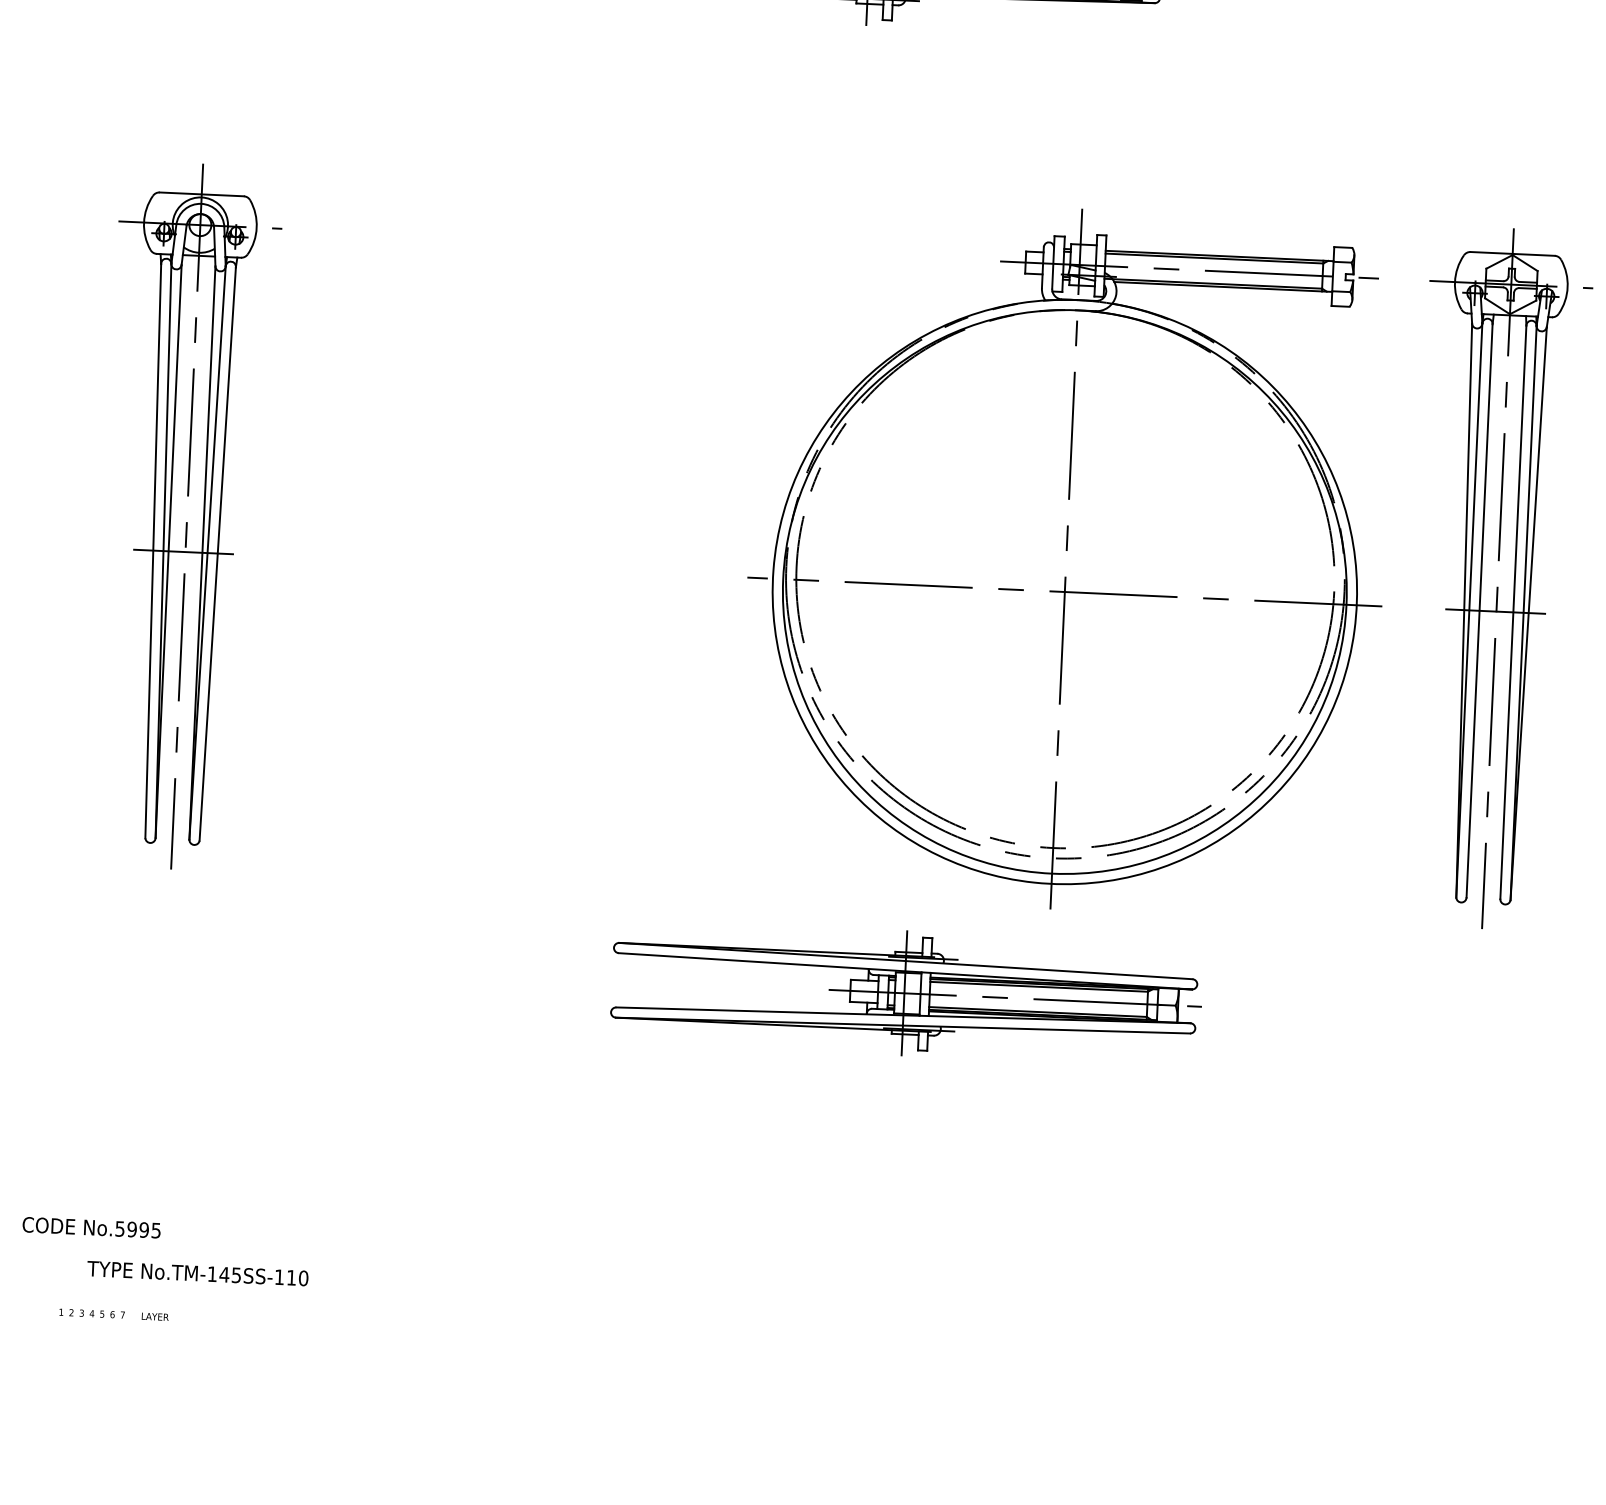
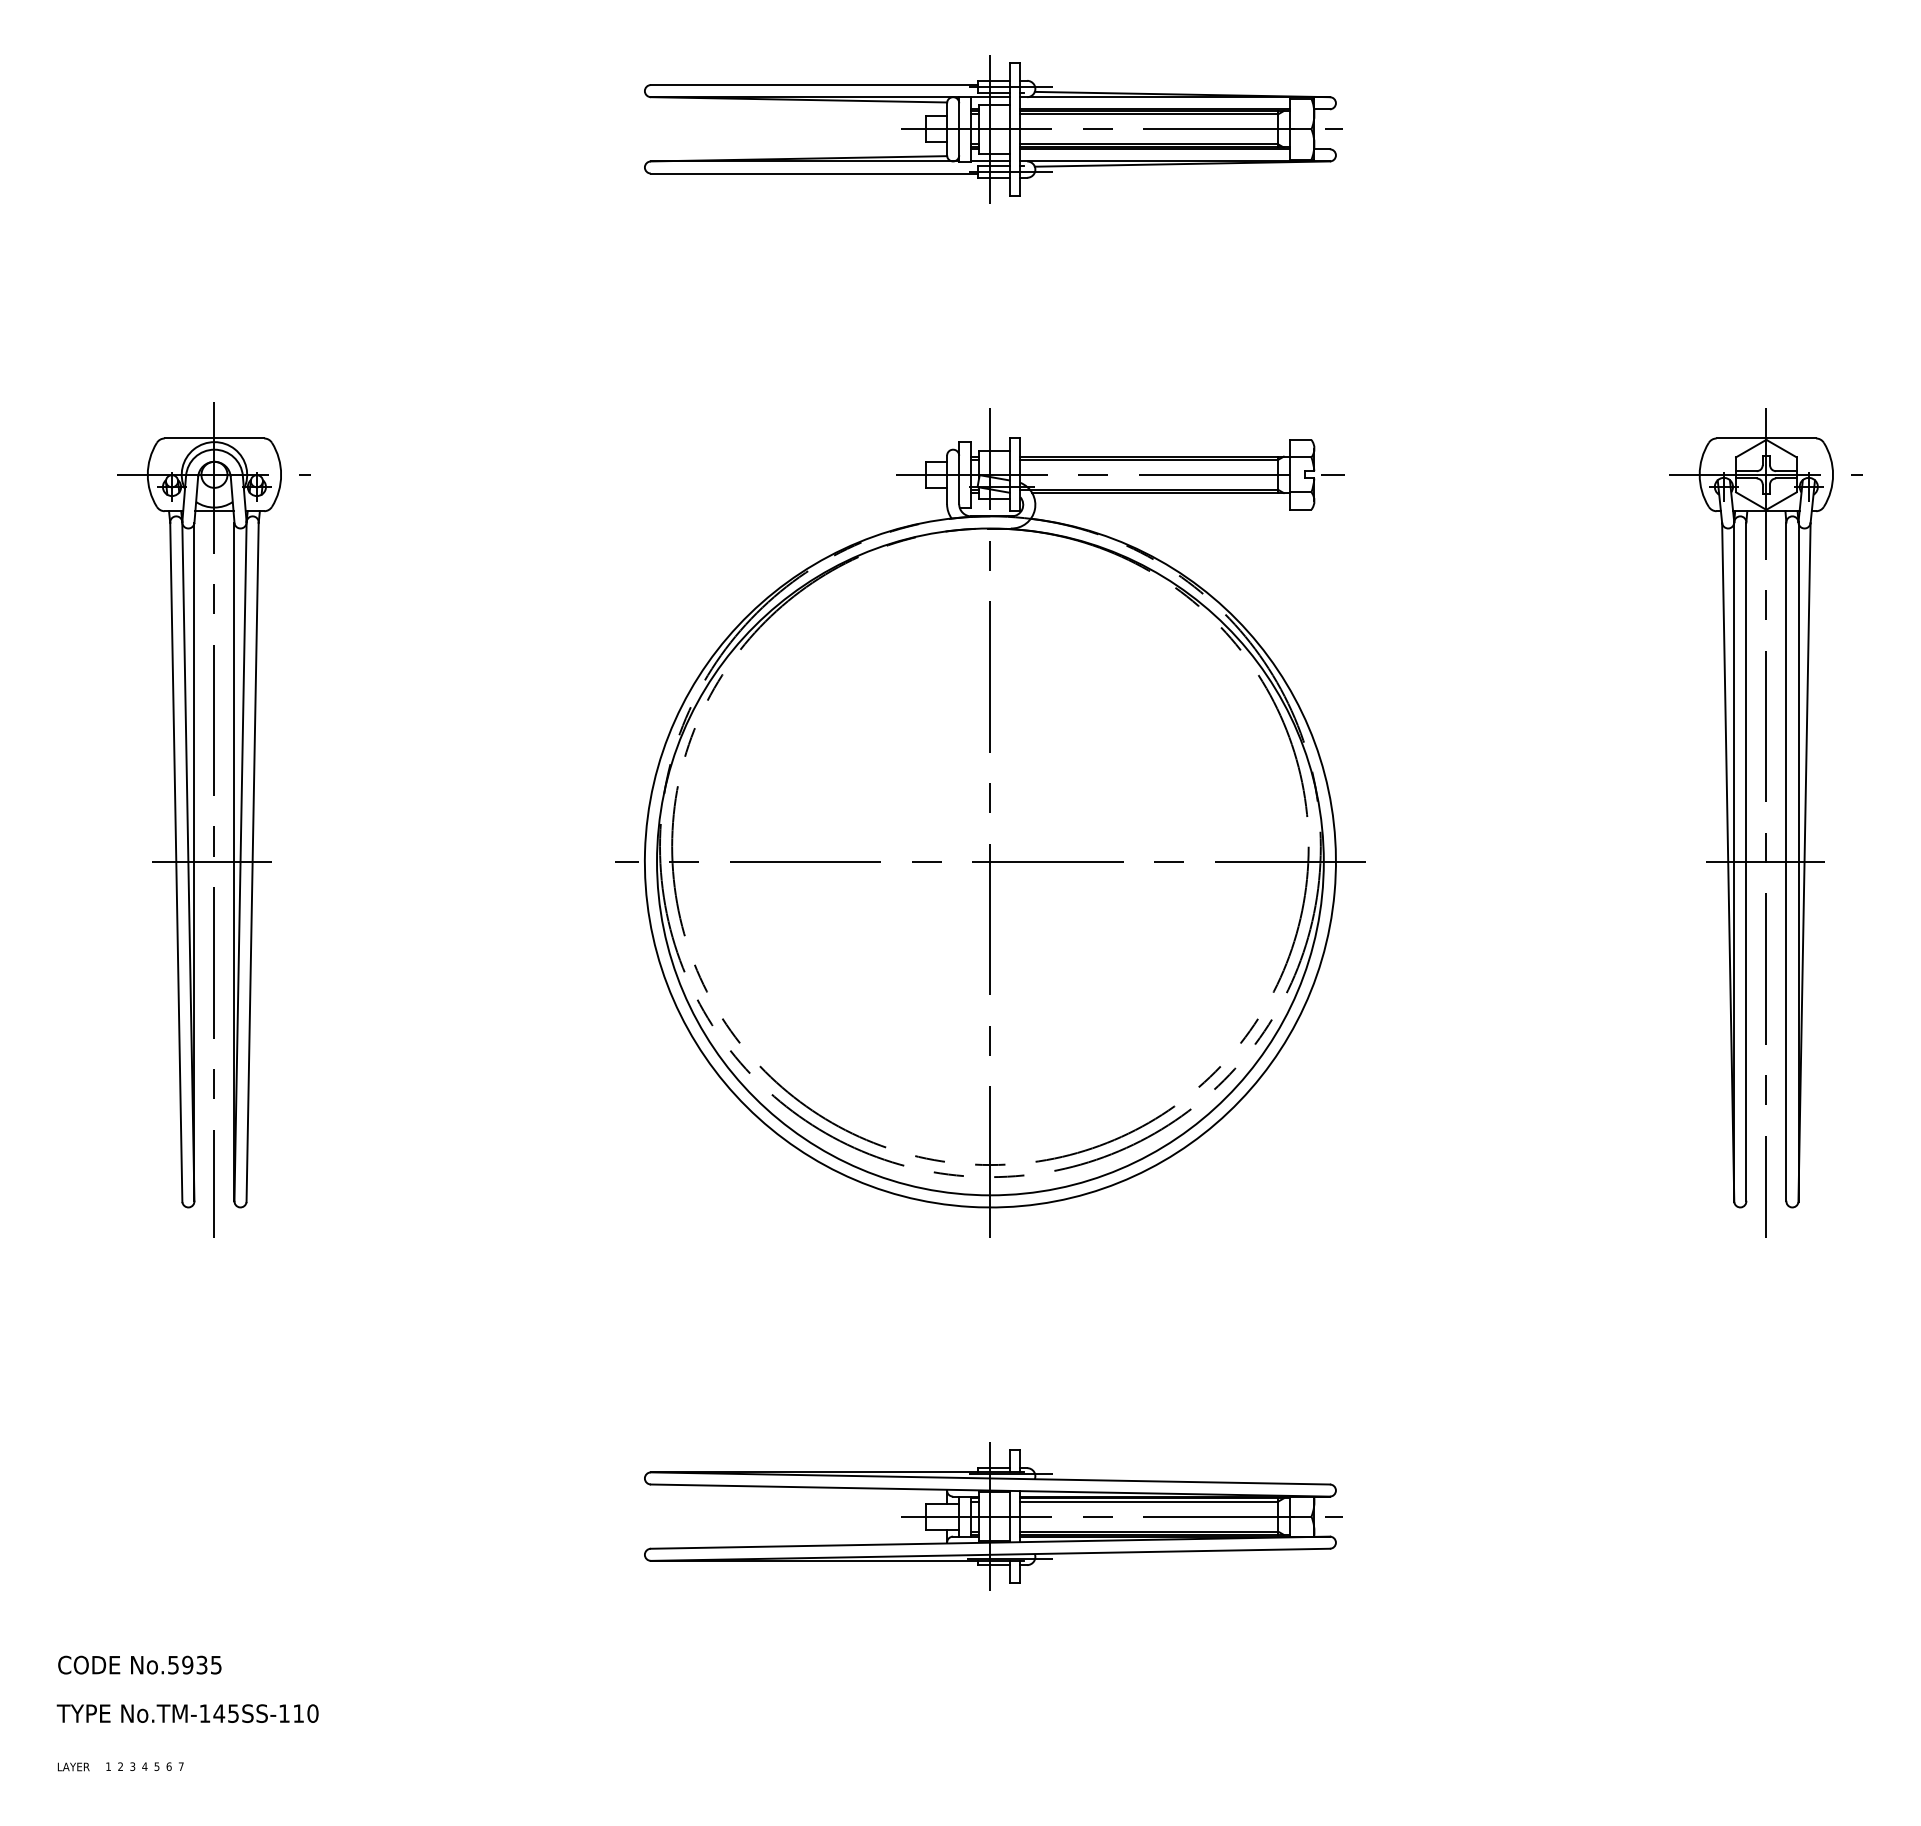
part: (1066, 558) -> (990, 822), moved
part: (907, 993) -> (993, 1516), moved
text: (143, 1229) -> (201, 1664), No.5995 -> No.5935
text: (197, 1273) -> (187, 1713), moved
text: (155, 1316) -> (73, 1766), moved

